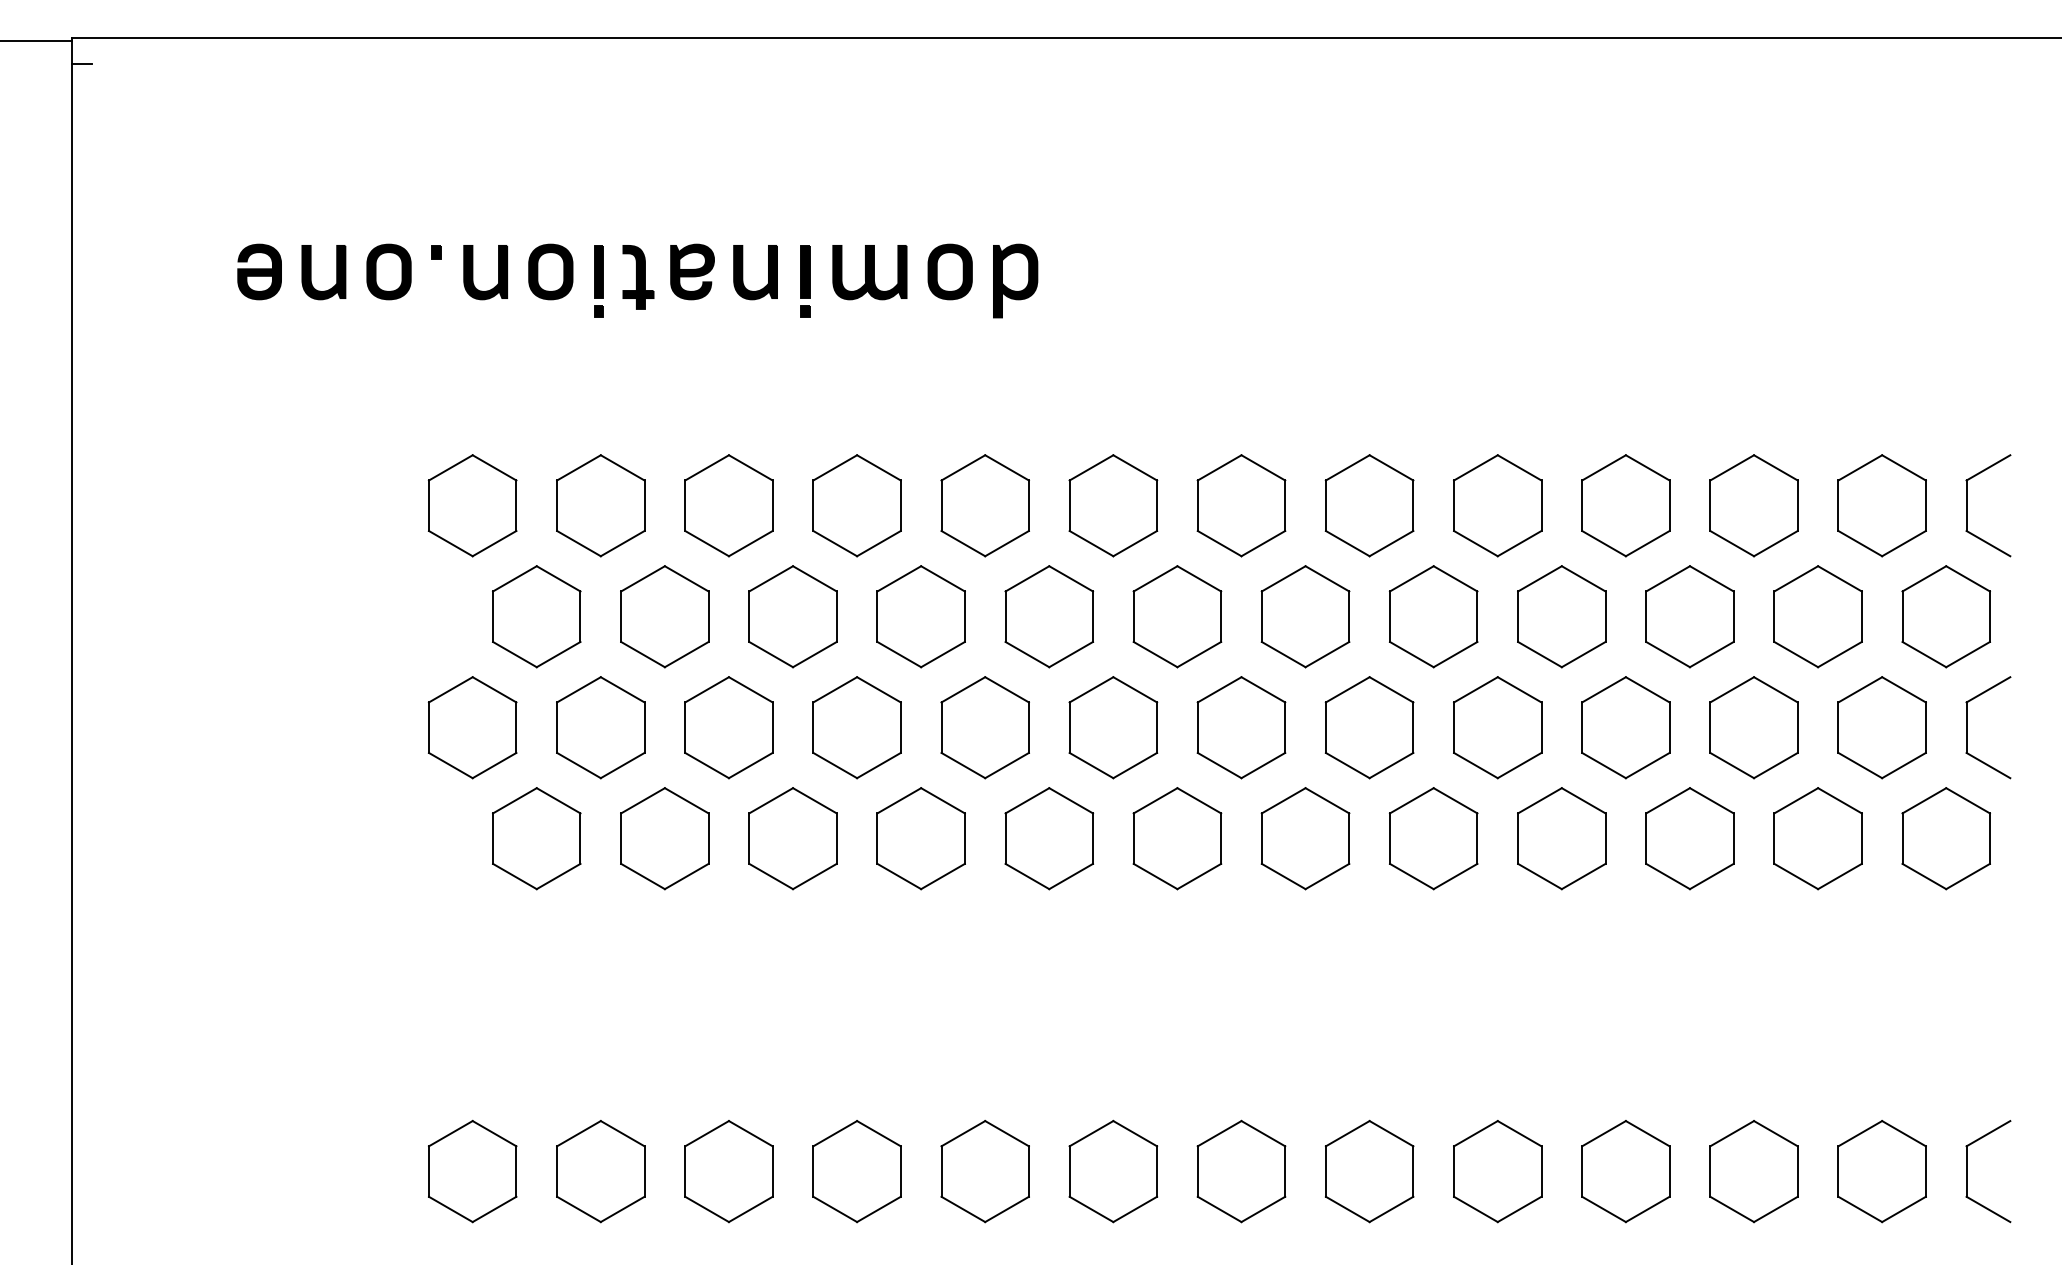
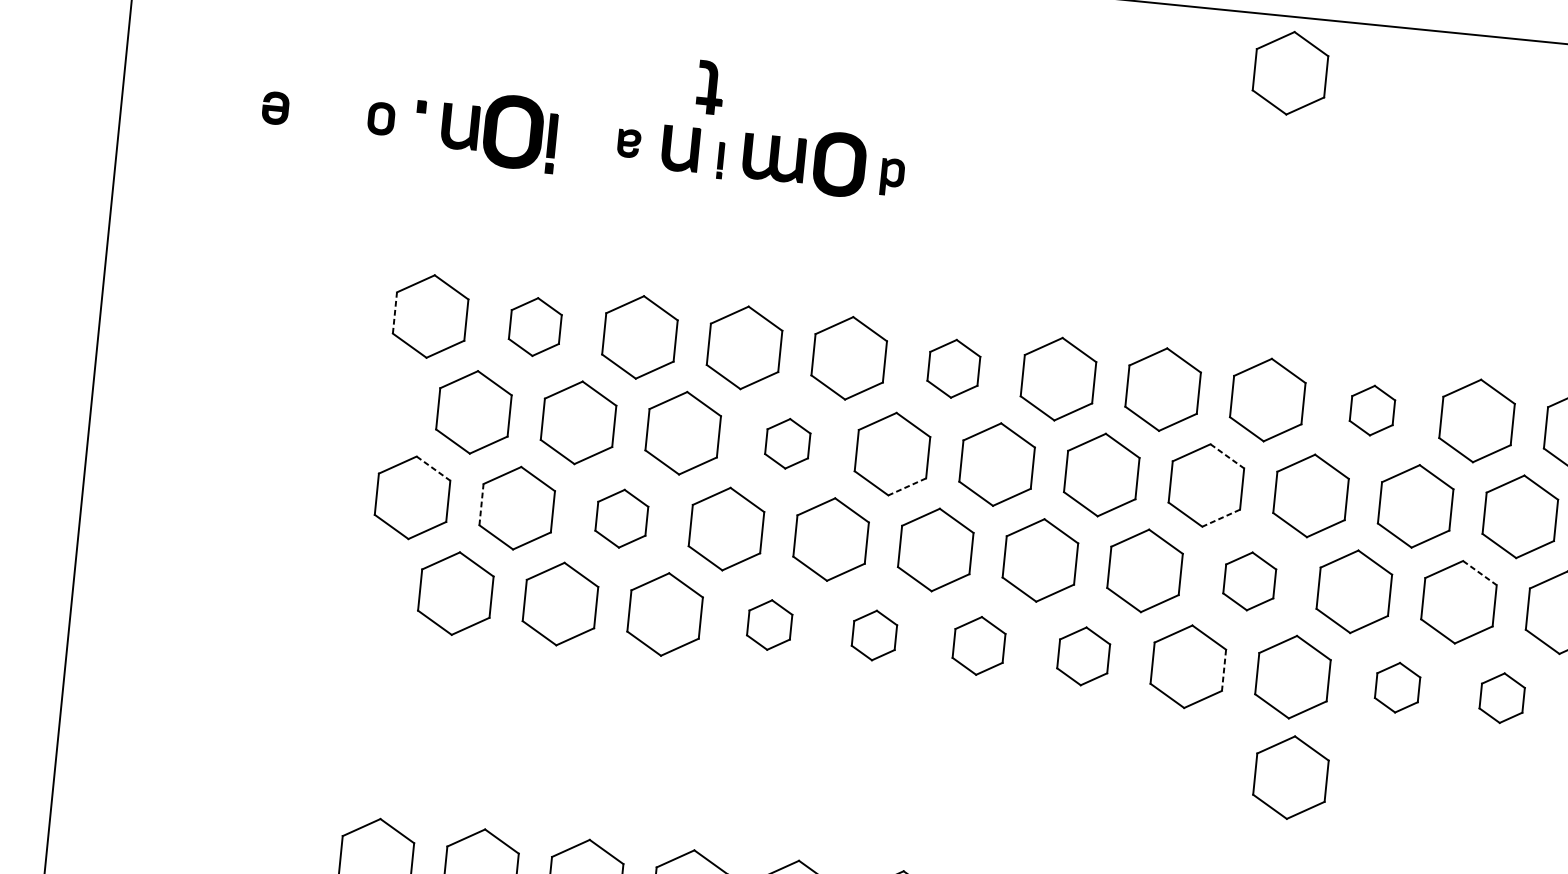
part: (1485, 106) -> (1290, 73), added
part: (259, 271) -> (275, 107), size x0.7
part: (388, 271) -> (381, 118), size x0.7
part: (550, 271) -> (513, 131), size x1.6
part: (692, 271) -> (629, 143), size x0.6
part: (949, 271) -> (839, 164), size x1.4
part: (311, 272) -> (318, 112), removed
part: (638, 277) -> (710, 87), moved
part: (1015, 280) -> (892, 176), size x0.6
part: (805, 281) -> (720, 160), size x0.6
line: (428, 505) -> (394, 312), solid -> dashed
part: (600, 505) -> (535, 326), size x0.7
part: (1113, 505) -> (953, 368), size x0.7
part: (1625, 505) -> (1372, 410), size x0.6
line: (1455, 579) -> (1227, 456), solid -> dashed
part: (920, 616) -> (787, 443), size x0.6
line: (1070, 654) -> (906, 486), solid -> dashed
line: (1455, 654) -> (1221, 518), solid -> dashed
line: (494, 690) -> (433, 469), solid -> dashed
line: (1776, 690) -> (1480, 573), solid -> dashed
line: (557, 727) -> (481, 504), solid -> dashed
part: (728, 727) -> (621, 518), size x0.7
part: (1497, 727) -> (1249, 581), size x0.7
part: (920, 838) -> (769, 624), size x0.6
part: (1049, 838) -> (874, 635), size x0.6
part: (1177, 838) -> (979, 645), size x0.7
part: (1305, 838) -> (1083, 656), size x0.7
part: (1689, 838) -> (1397, 687), size x0.6
part: (1817, 838) -> (1501, 697), size x0.6
line: (1477, 839) -> (1224, 671), solid -> dashed
part: (1571, 960) -> (1290, 777), added

